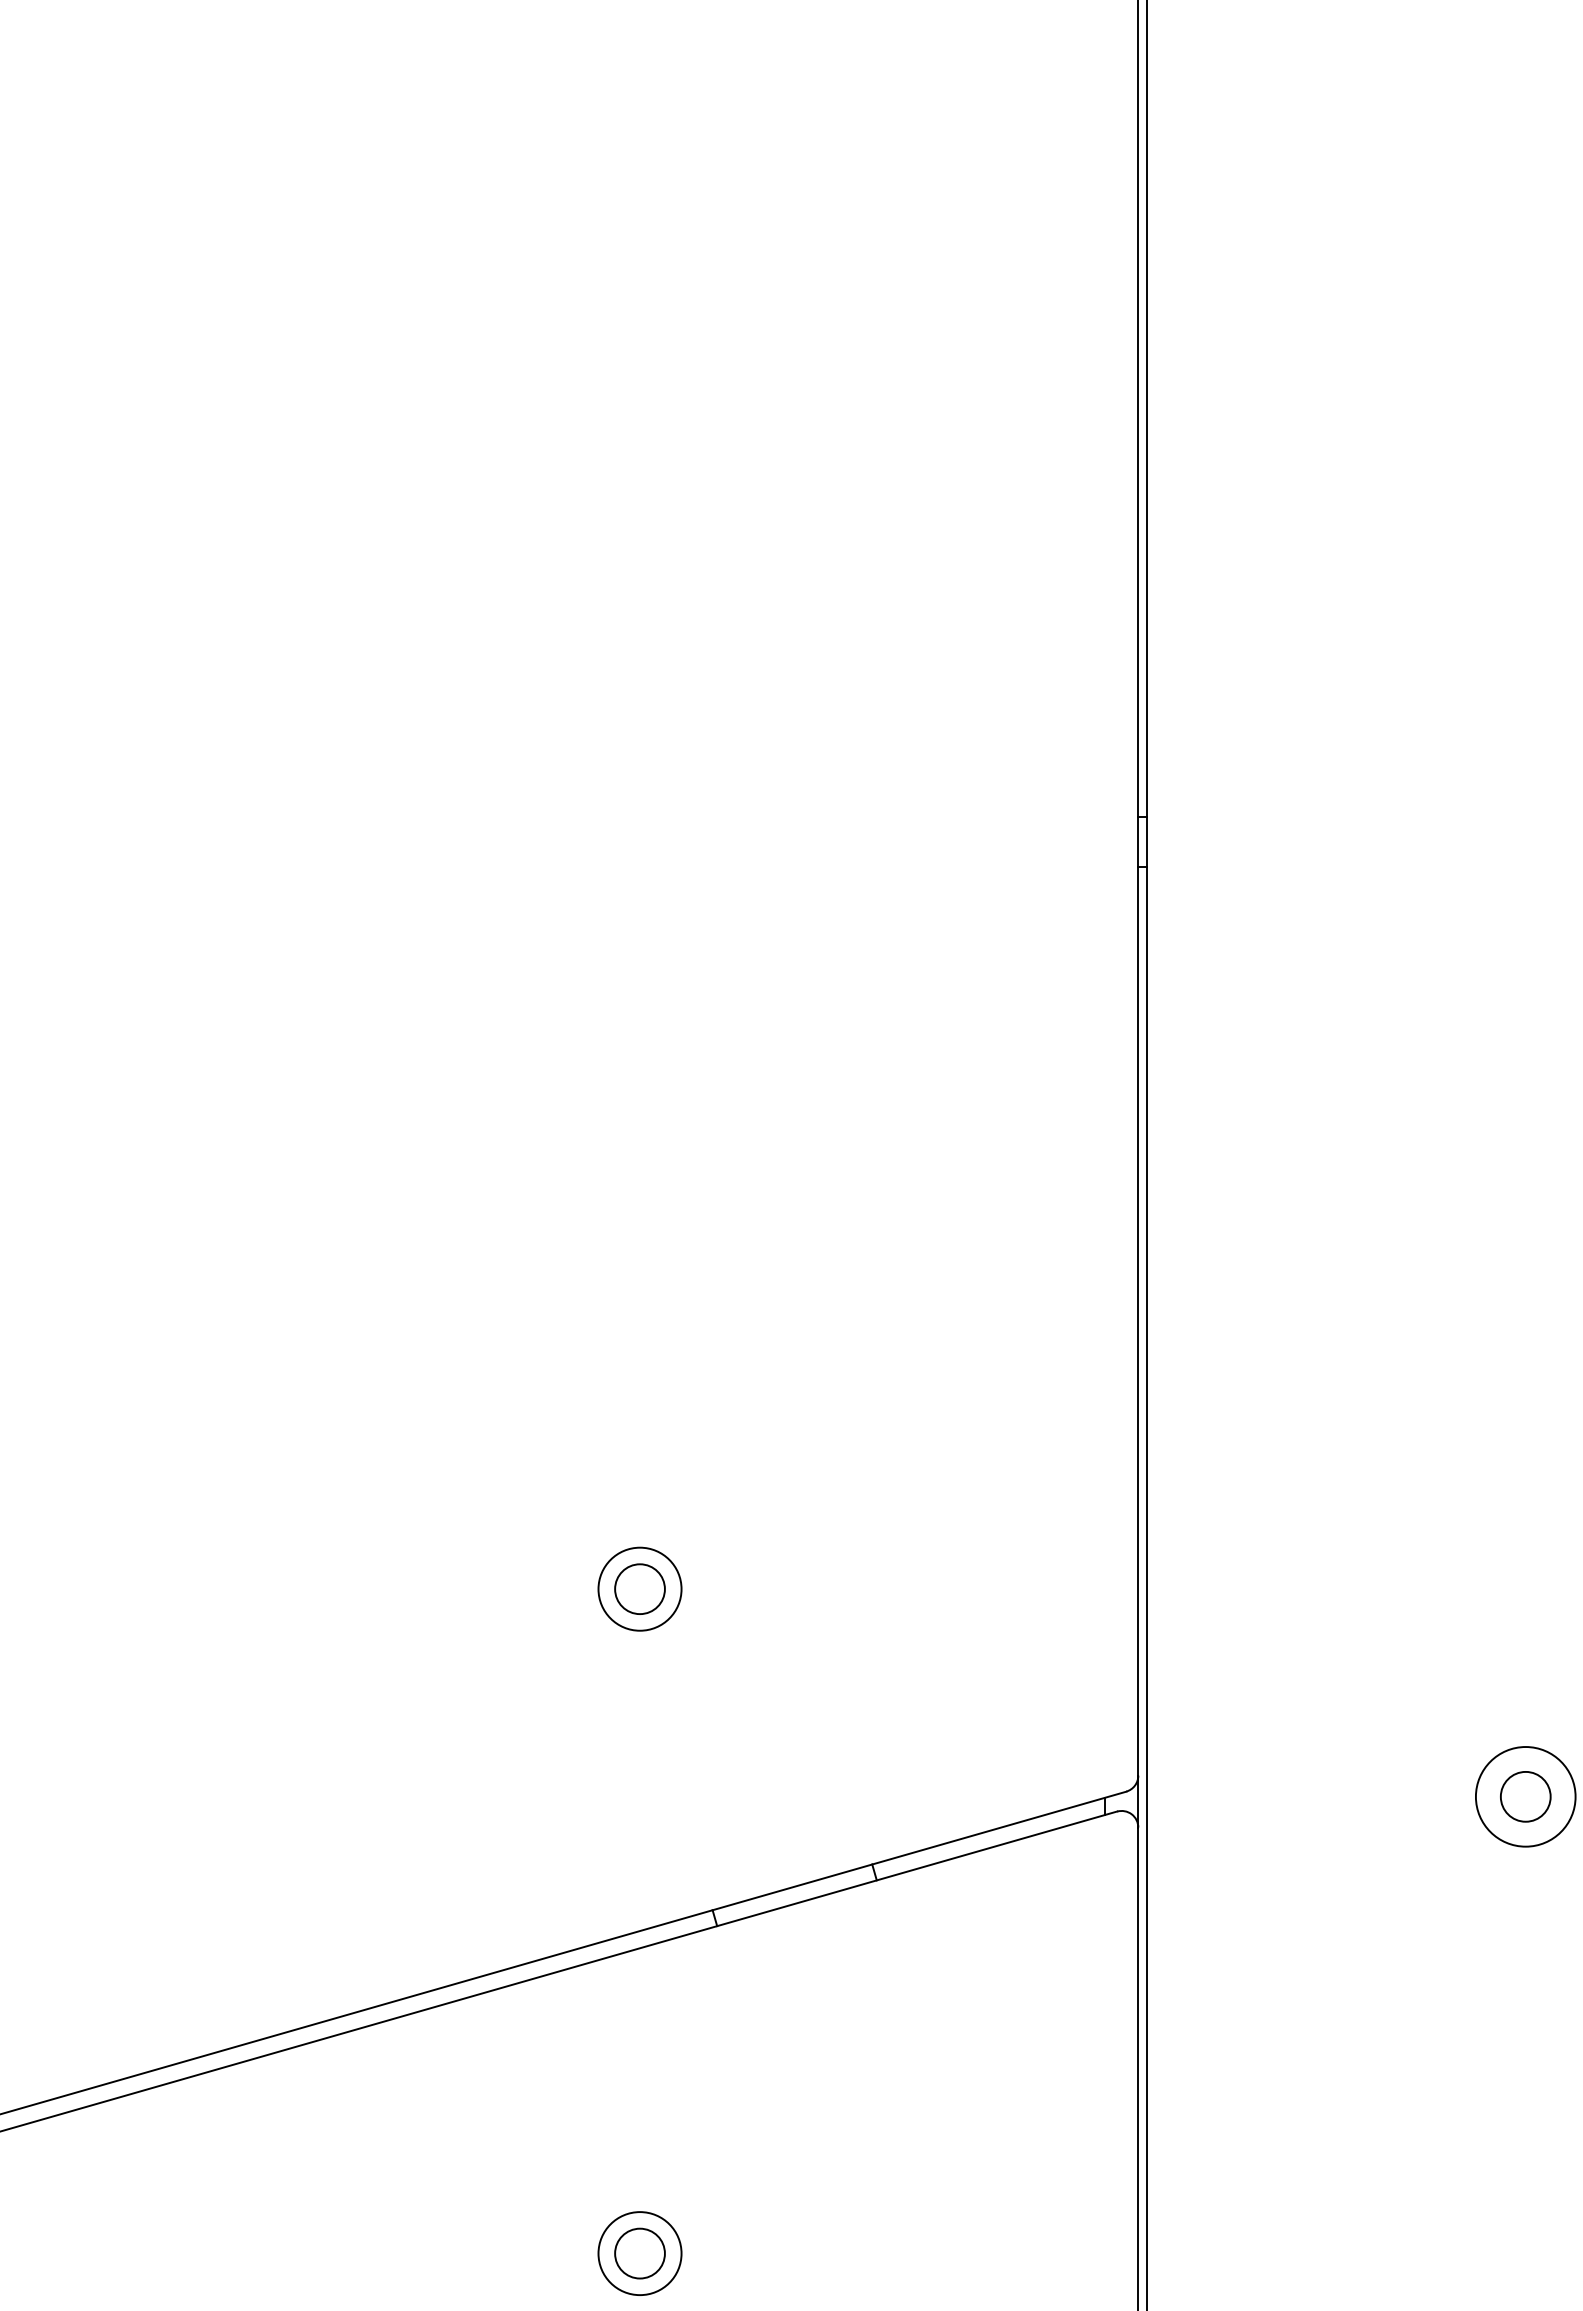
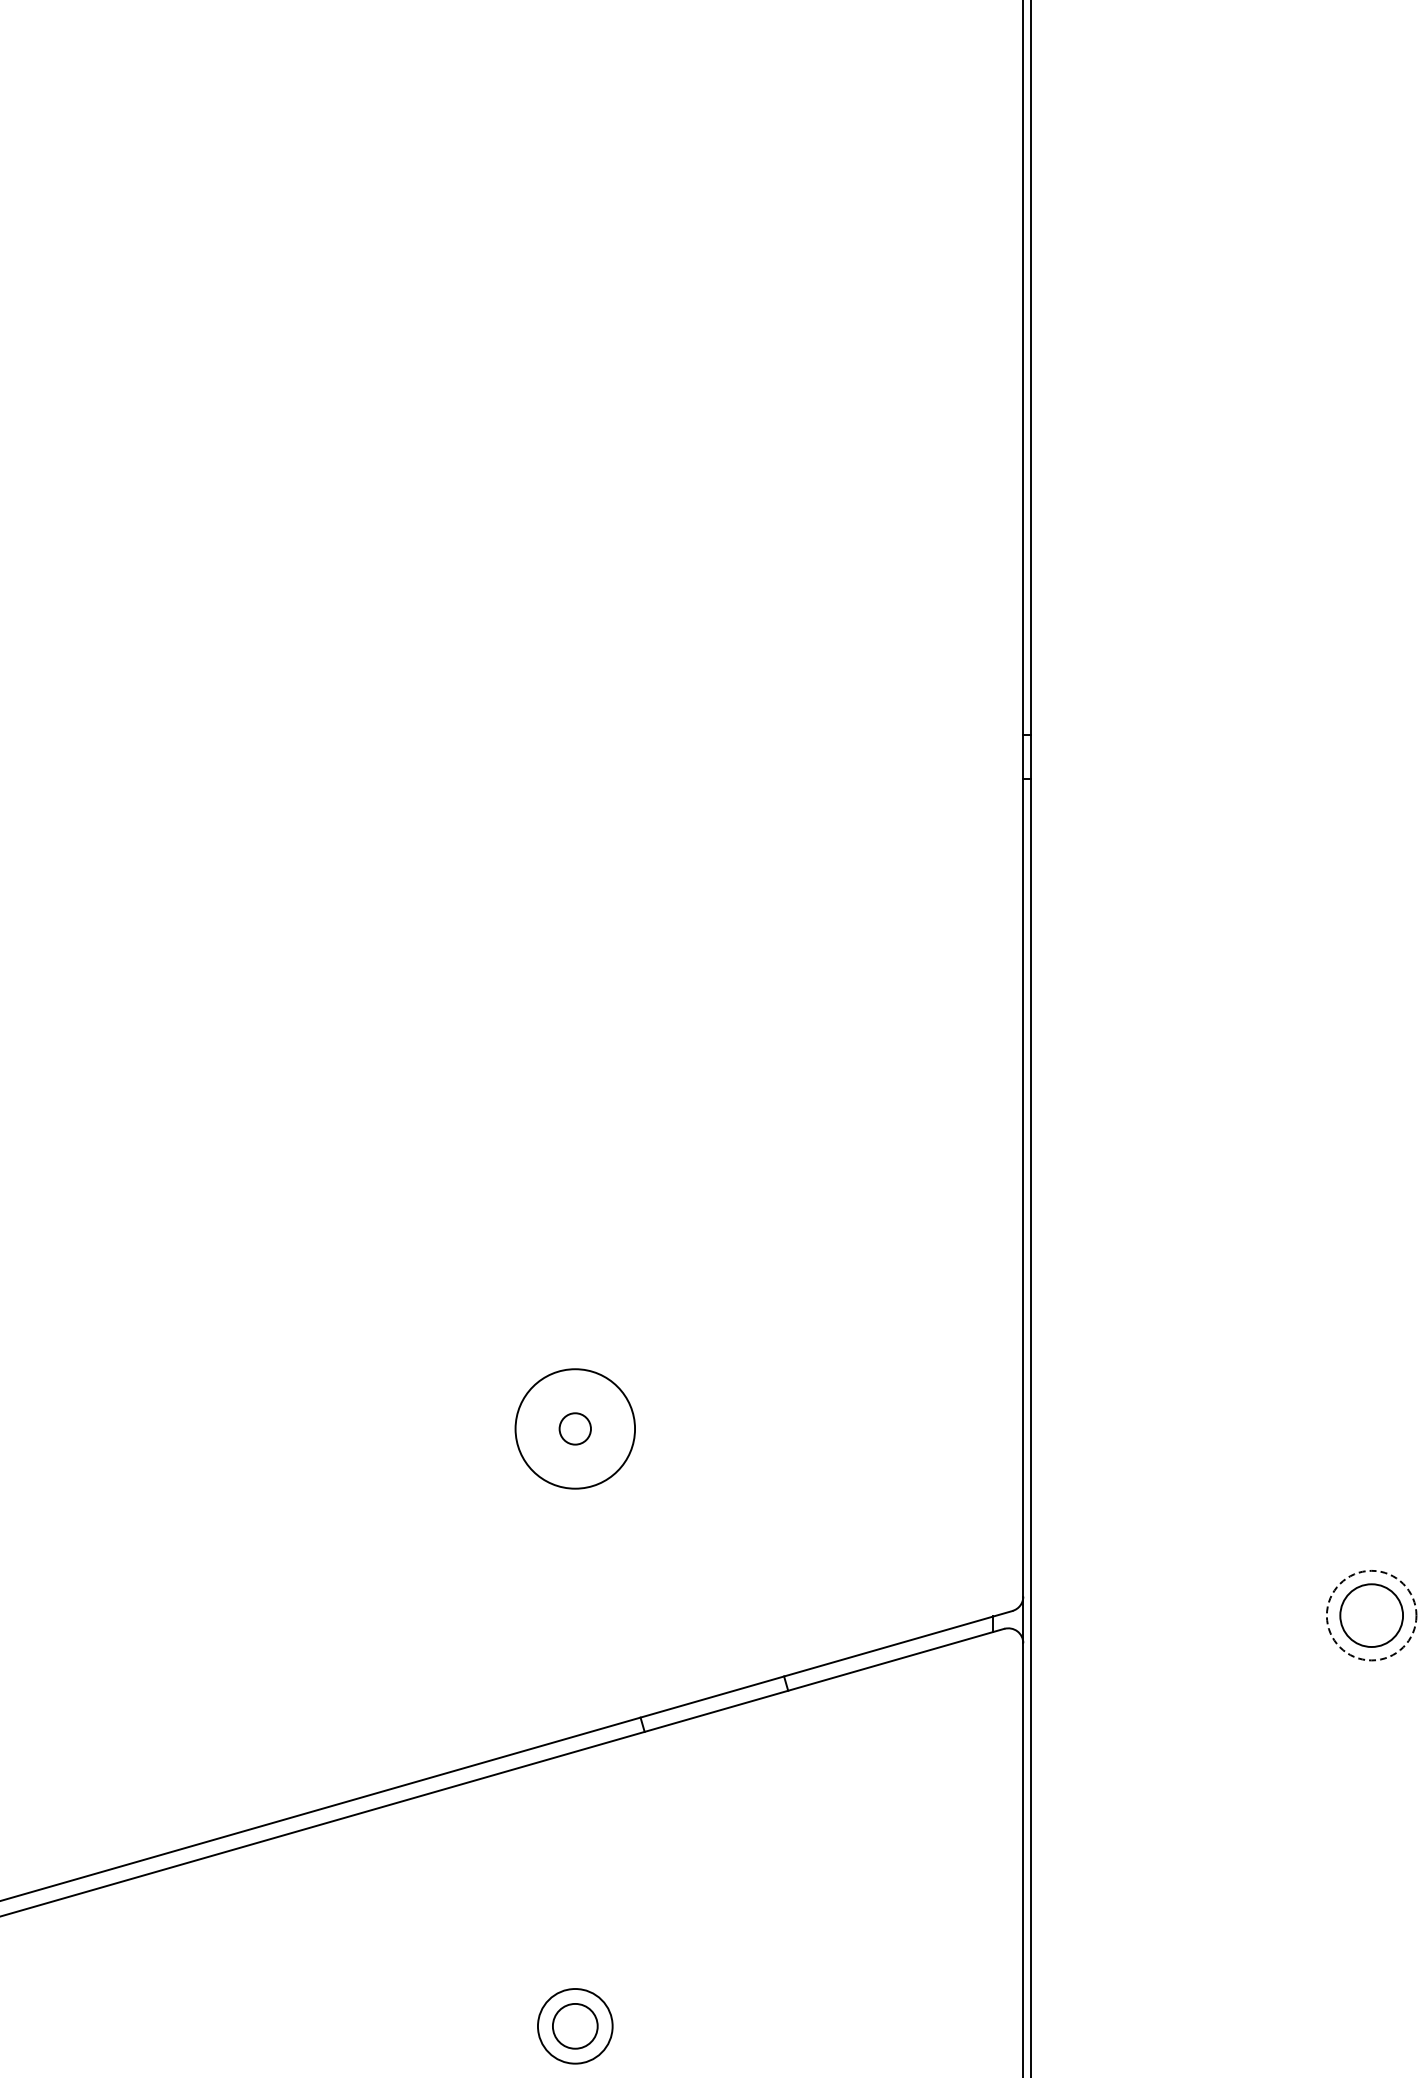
circle: (639, 1588) -> (574, 1428), size x0.7
circle: (639, 1588) -> (574, 1428), size x1.6
circle: (1525, 1796) -> (1371, 1615), size x1.4
circle: (1525, 1796) -> (1371, 1615), solid -> dashed

